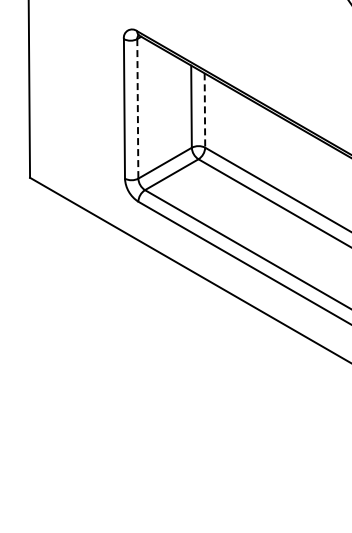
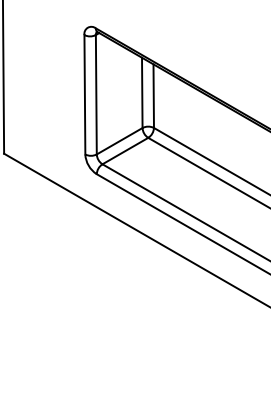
line: (137, 108) -> (96, 94), dashed -> solid
line: (204, 111) -> (153, 97), dashed -> solid

